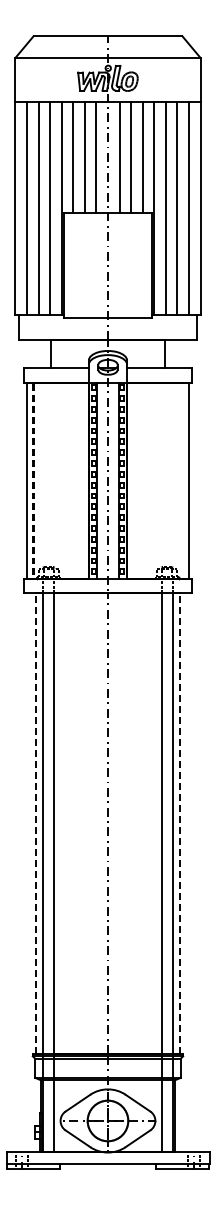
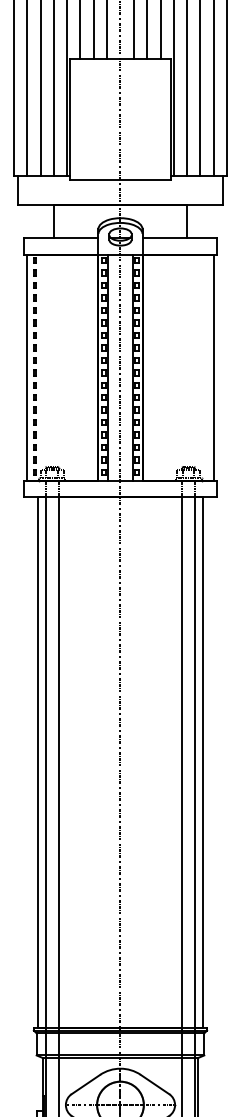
line: (36, 823) -> (38, 762), dashed -> solid
line: (179, 823) -> (202, 762), dashed -> solid

